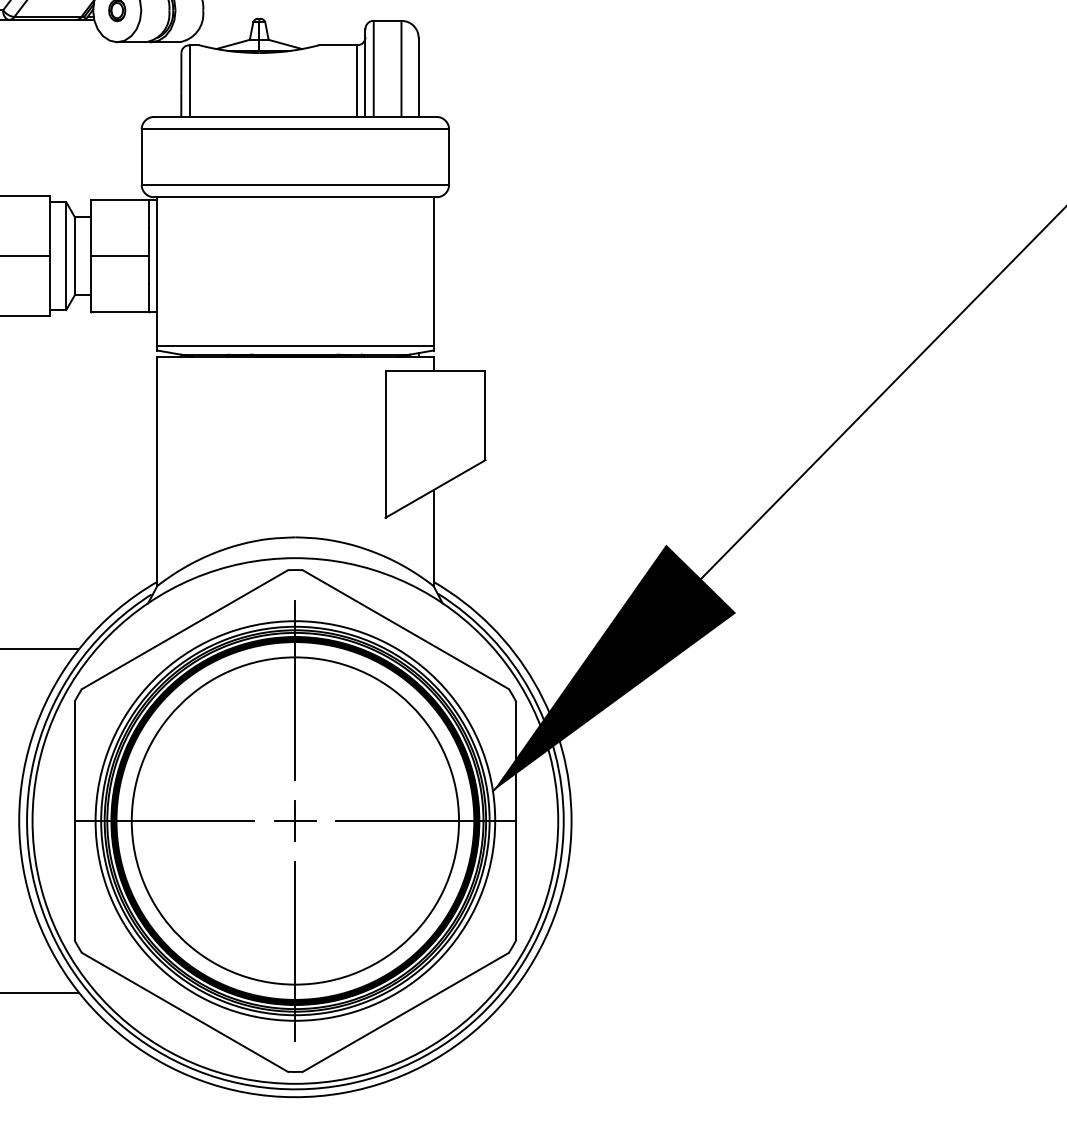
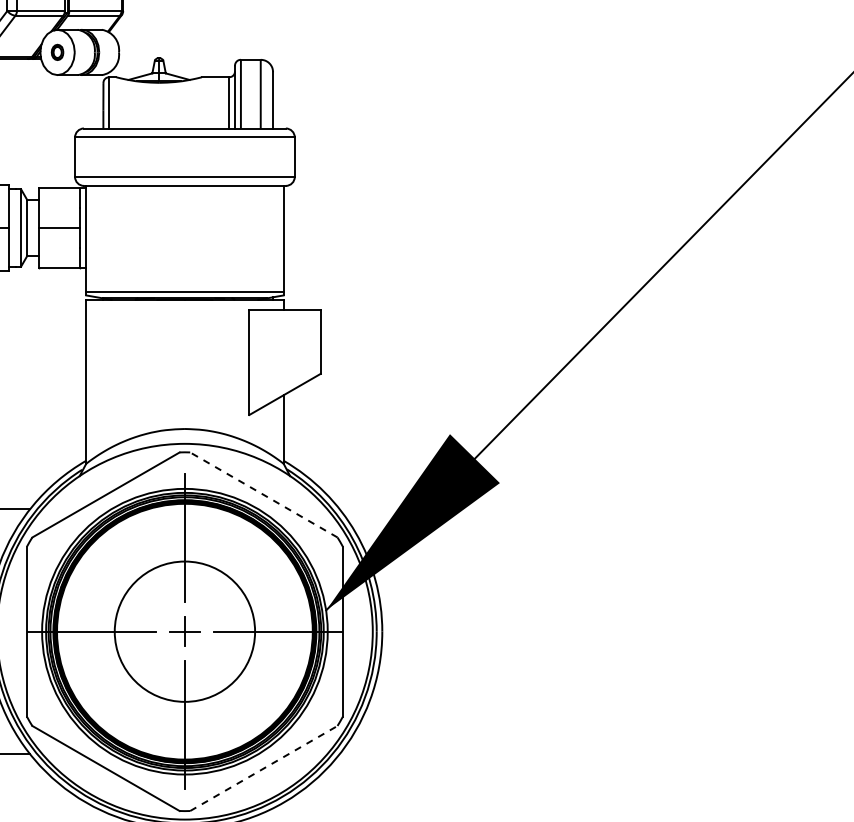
line: (405, 629) -> (263, 494), solid -> dashed
circle: (294, 820) -> (184, 631), size x0.6
line: (406, 1012) -> (264, 768), solid -> dashed

